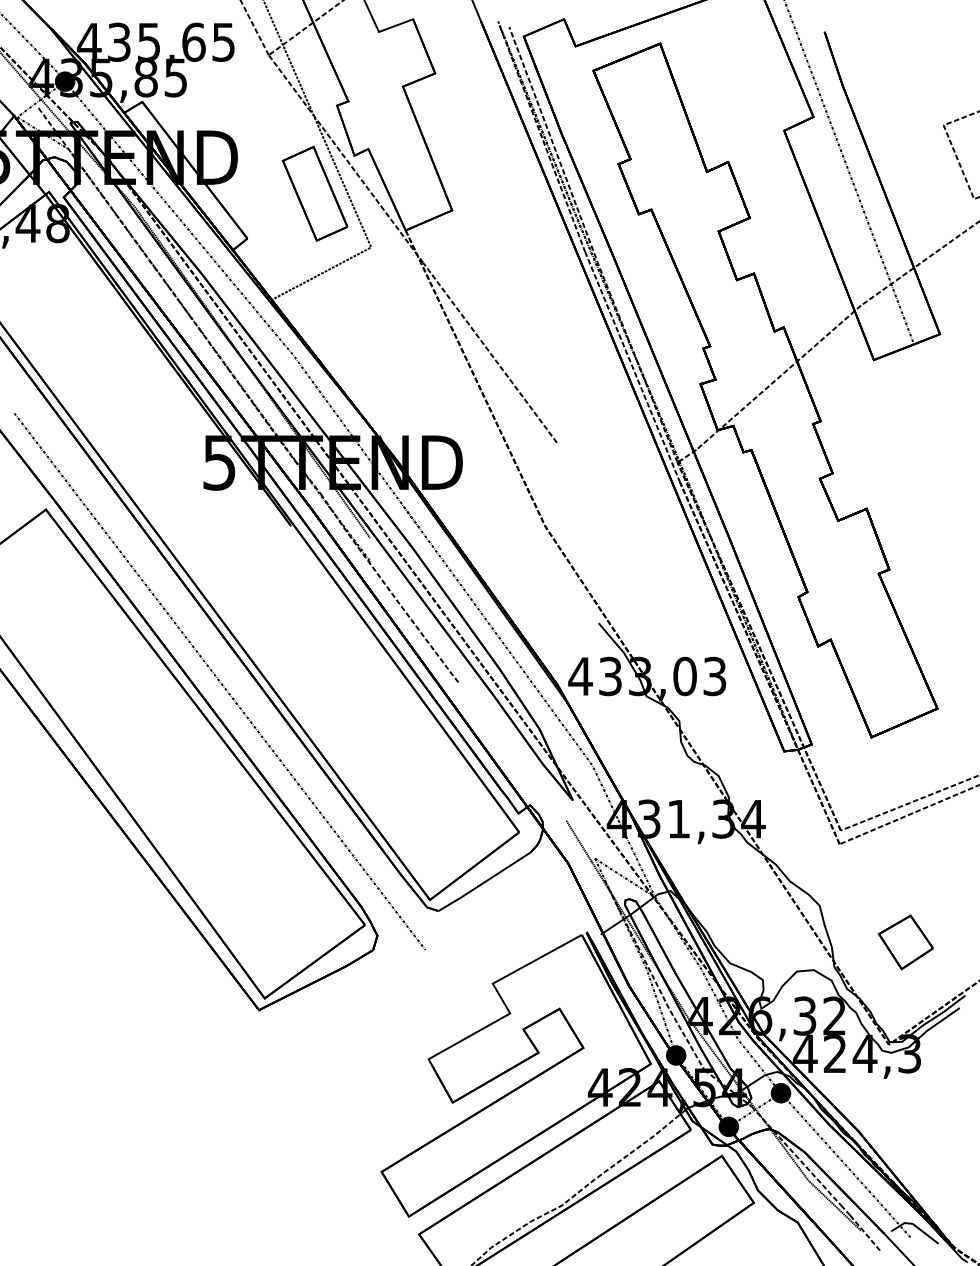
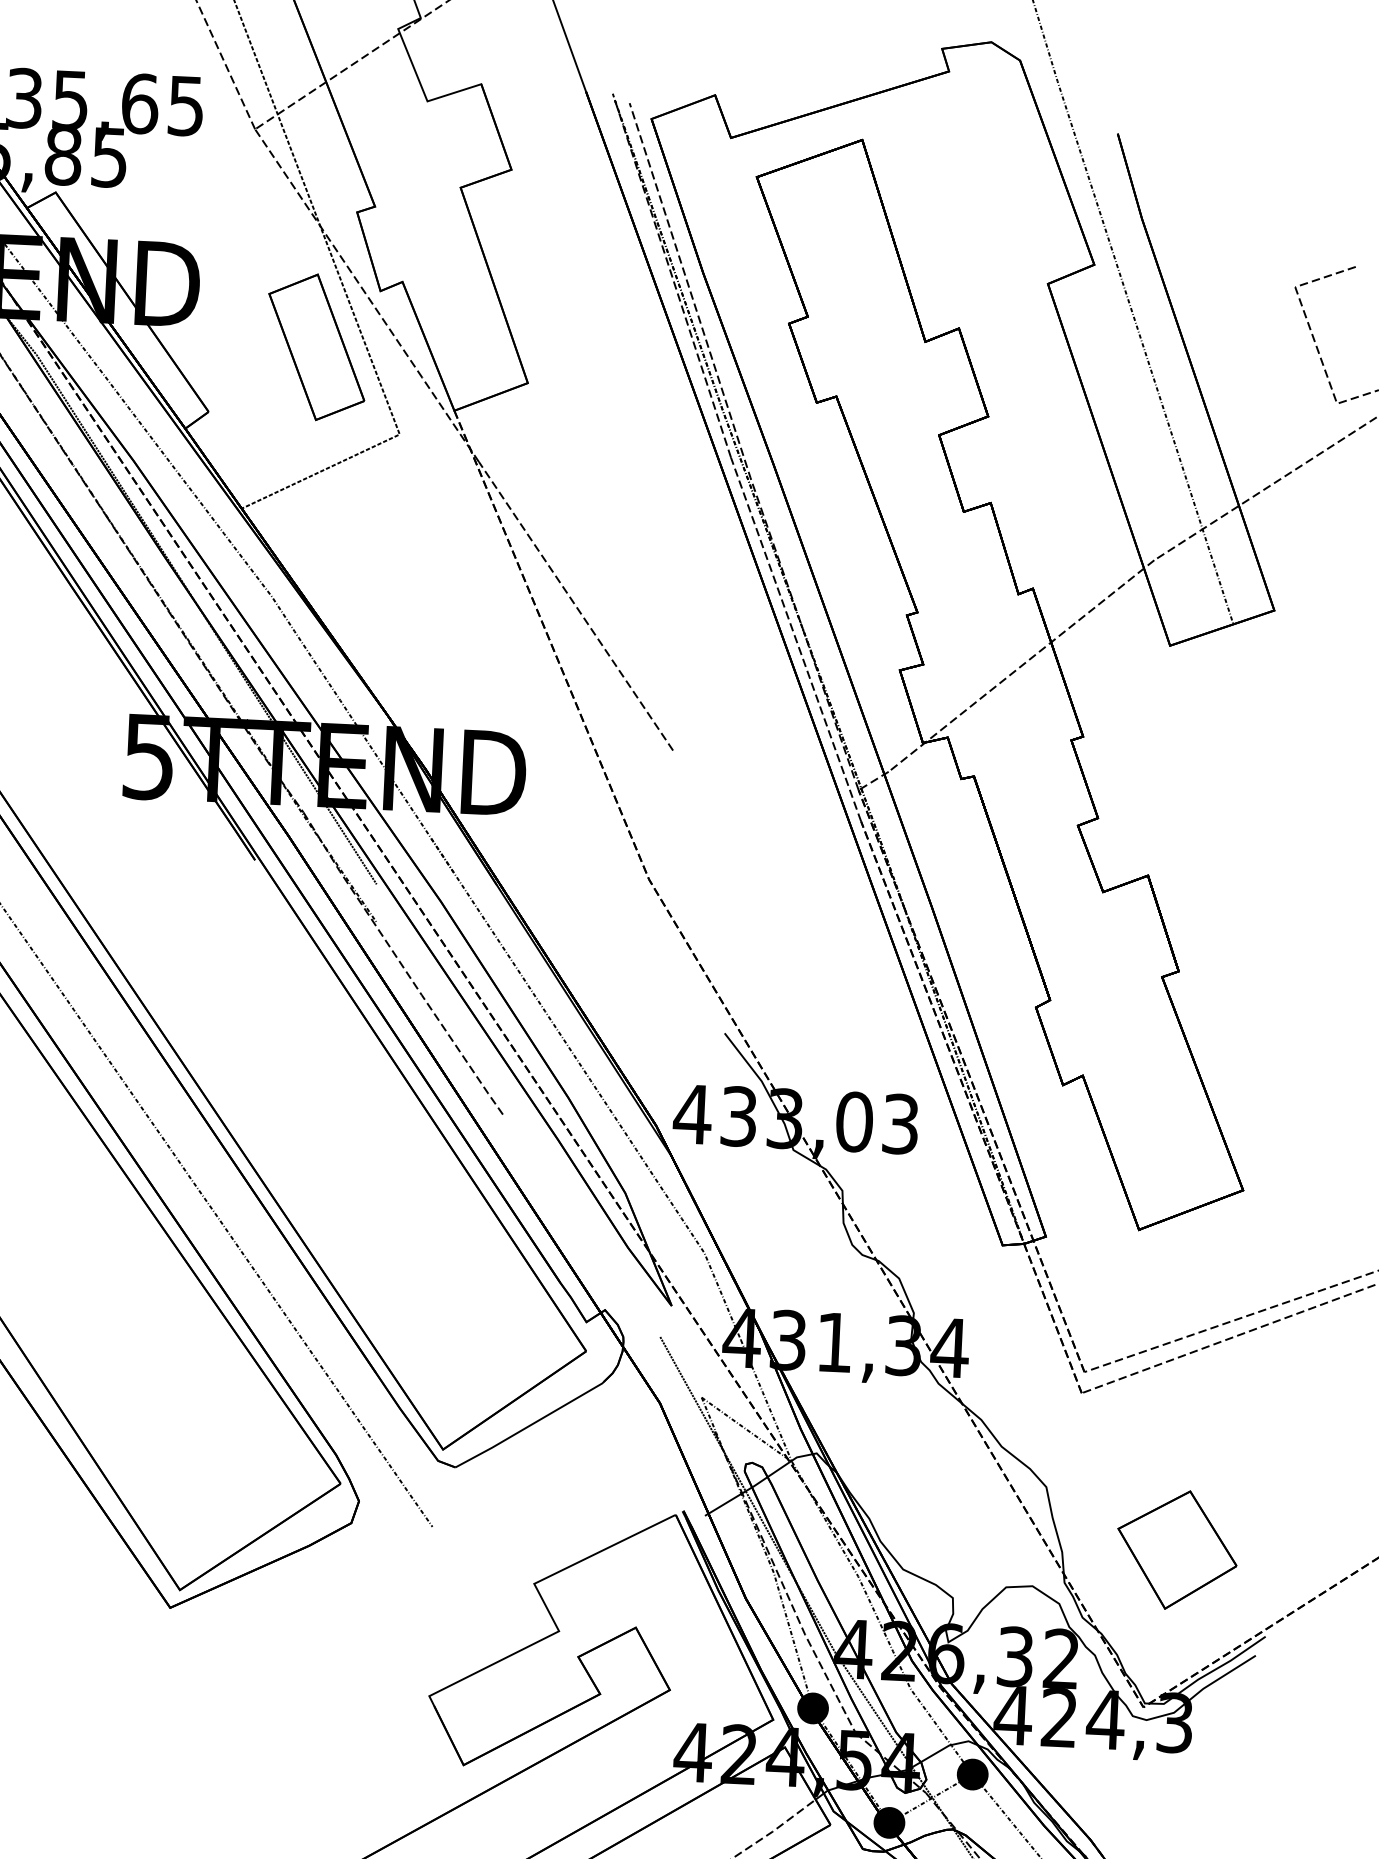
part: (905, 942) -> (1176, 1550), size x1.43

